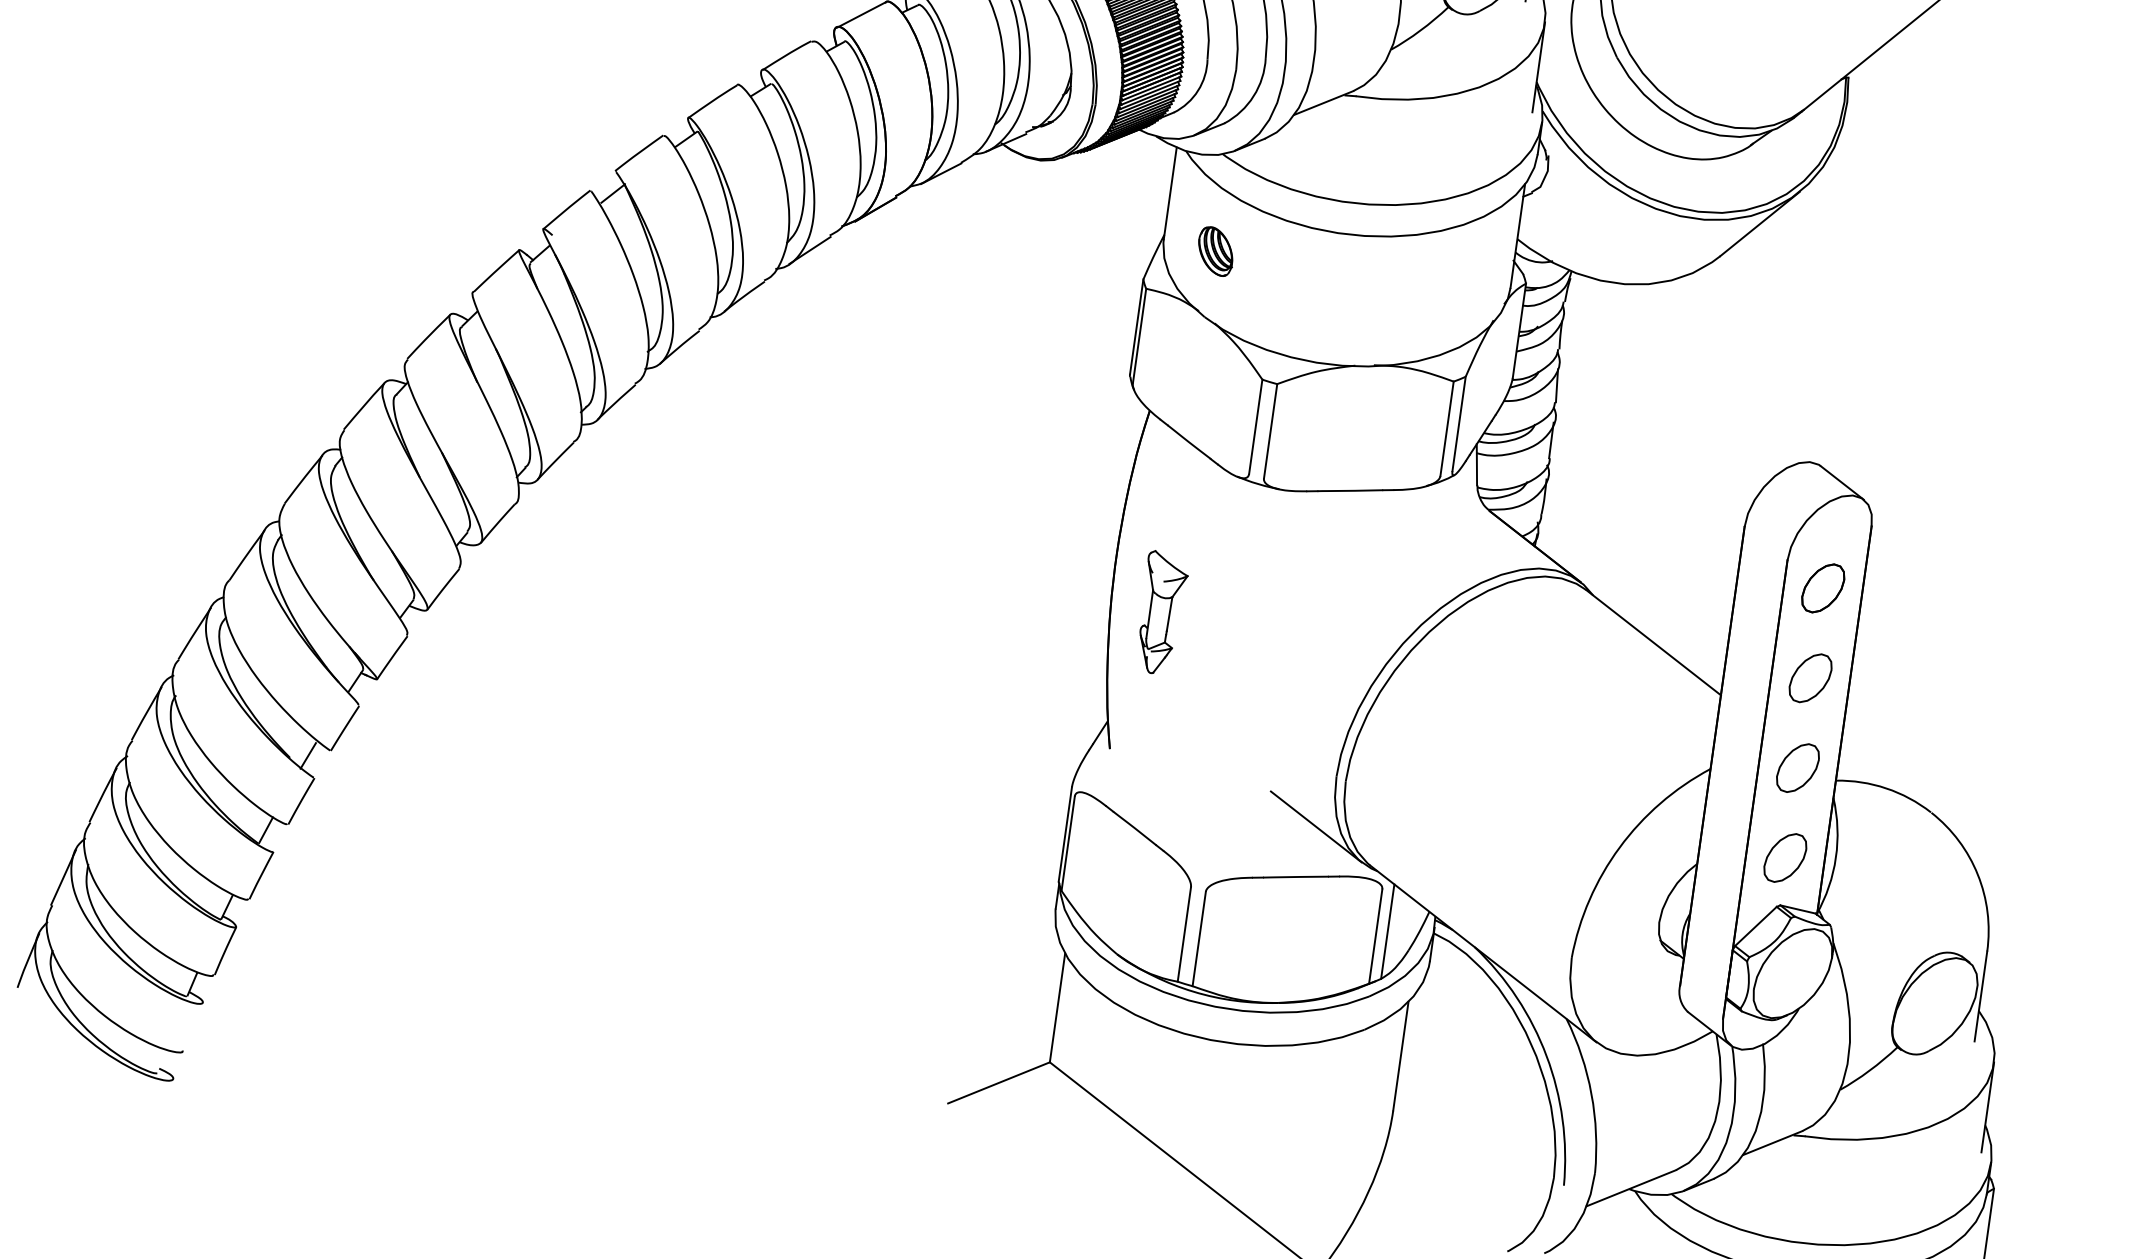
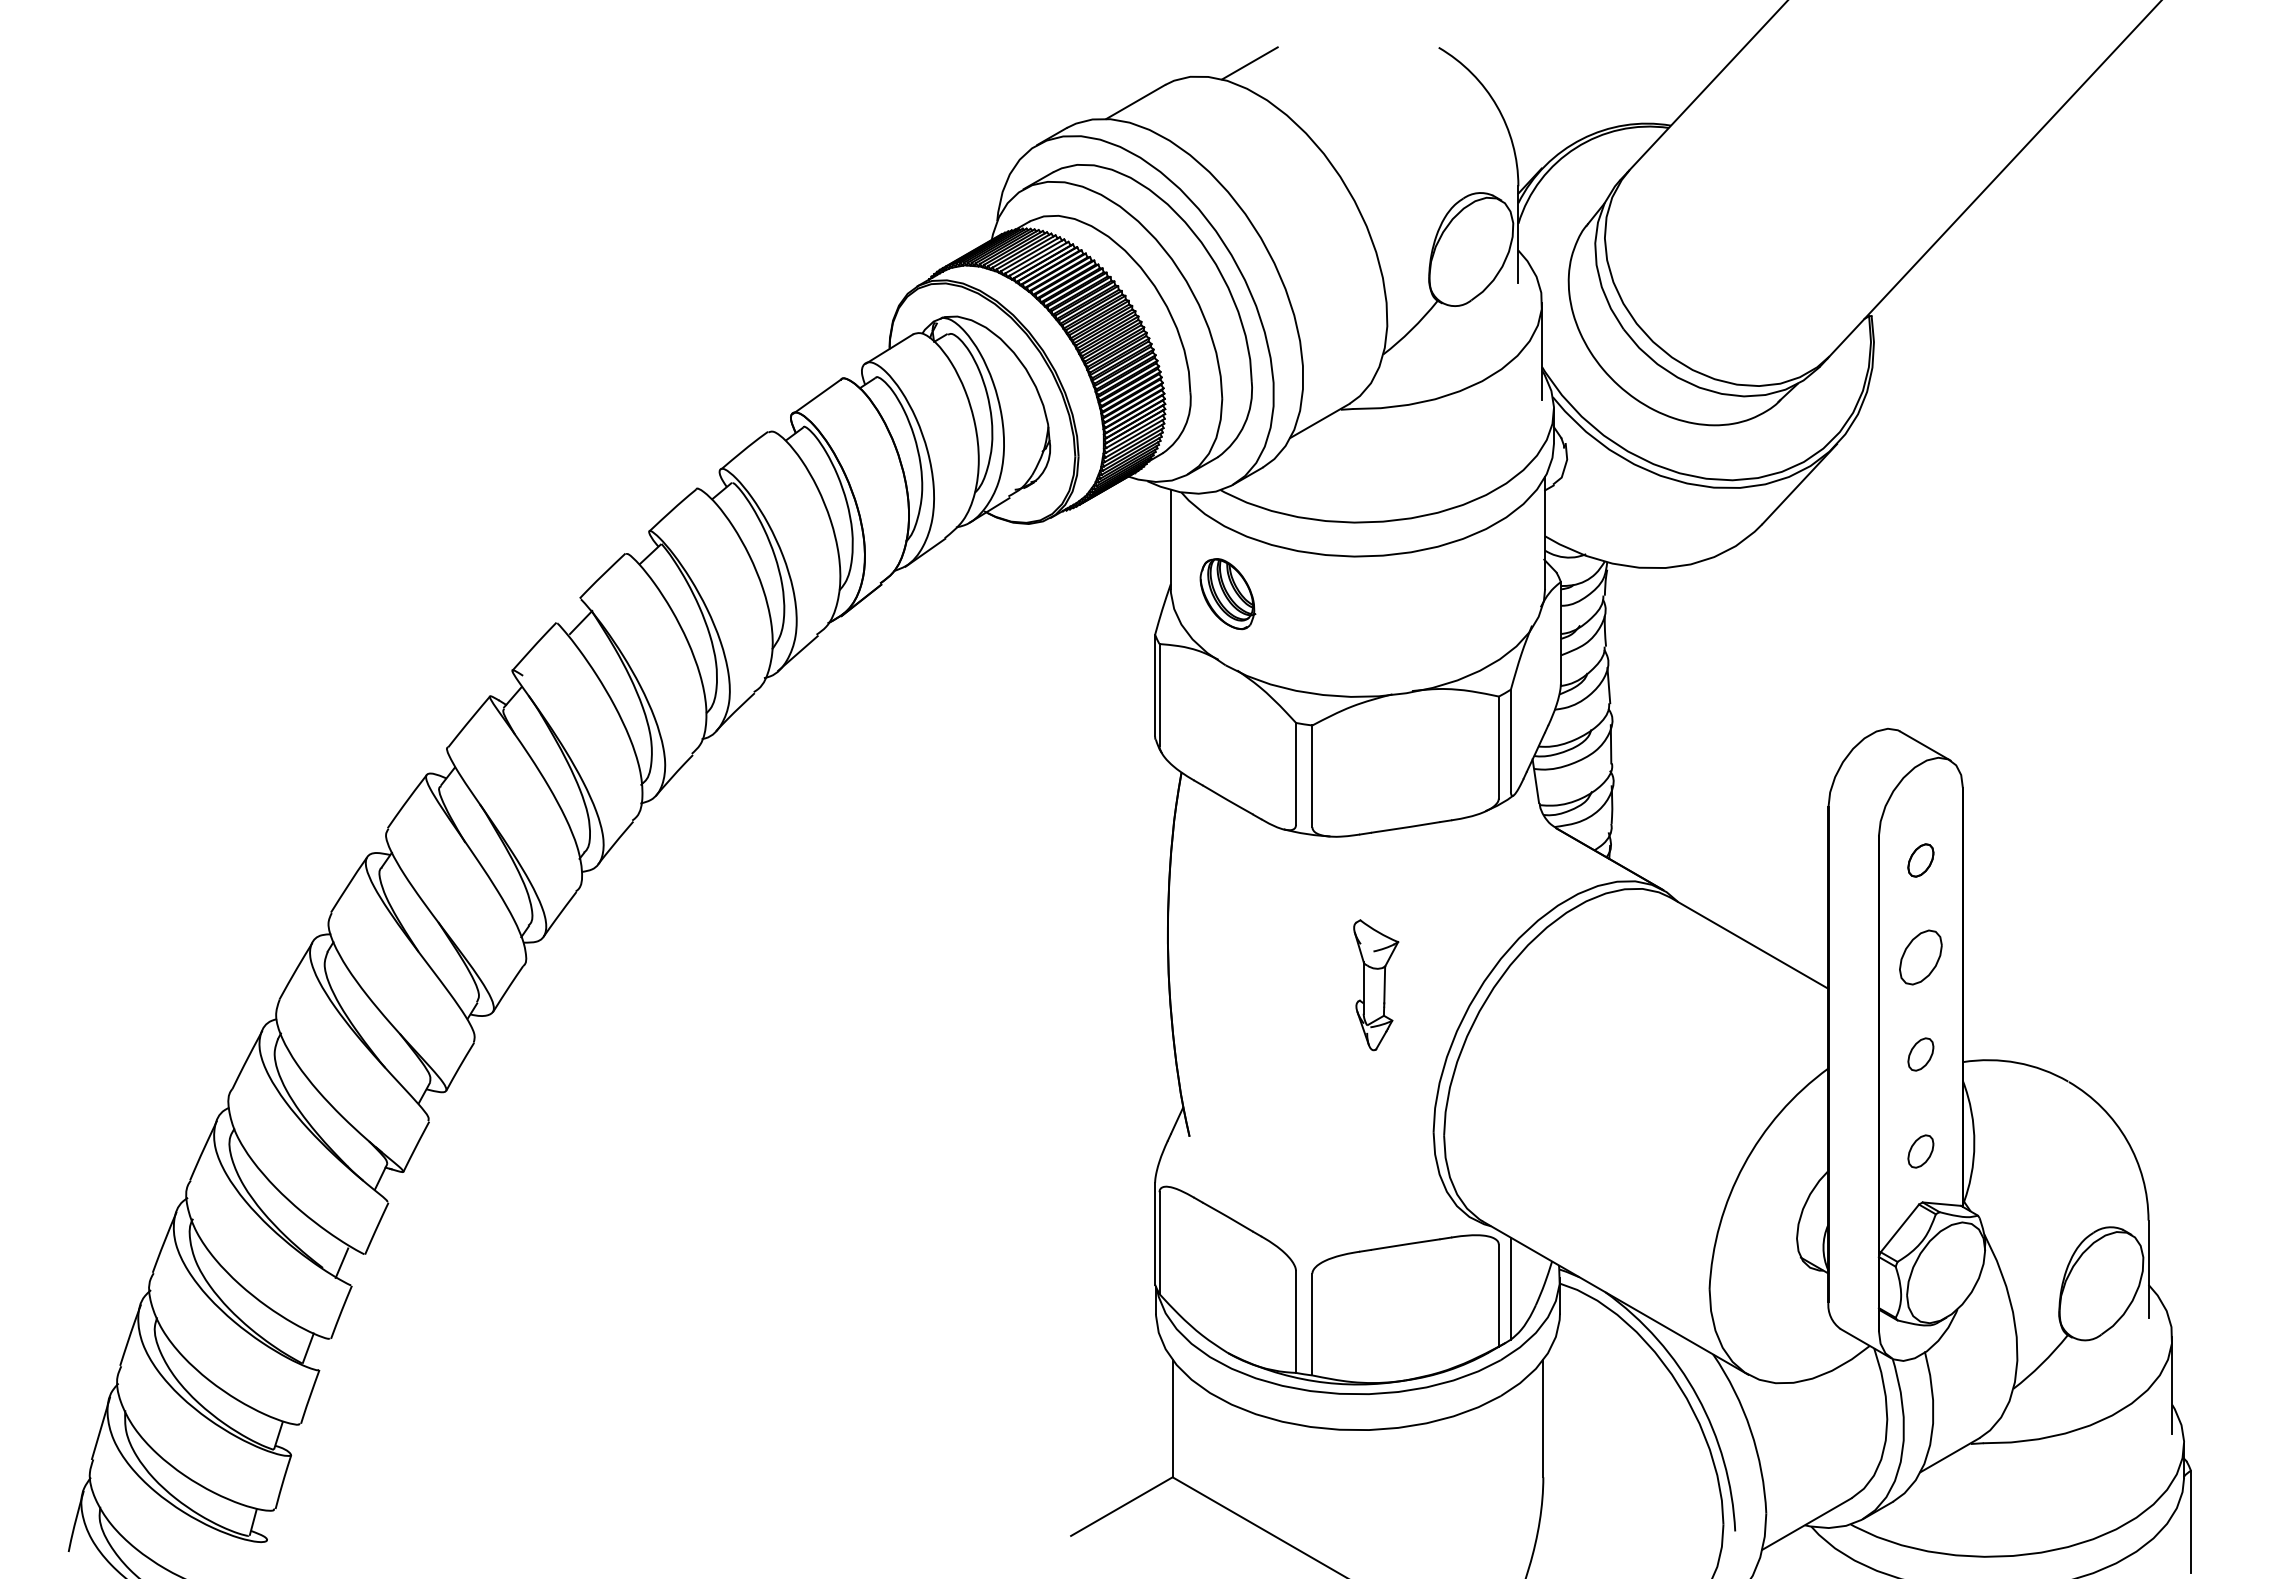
part: (1215, 251) -> (1227, 594), size x1.4
part: (1822, 588) -> (1920, 860), size x0.6
part: (1161, 613) -> (1376, 985), moved
part: (1797, 768) -> (1920, 1054), size x0.6
line: (1316, 826) -> (1419, 1188), removed
part: (1785, 857) -> (1920, 1151), size x0.6

